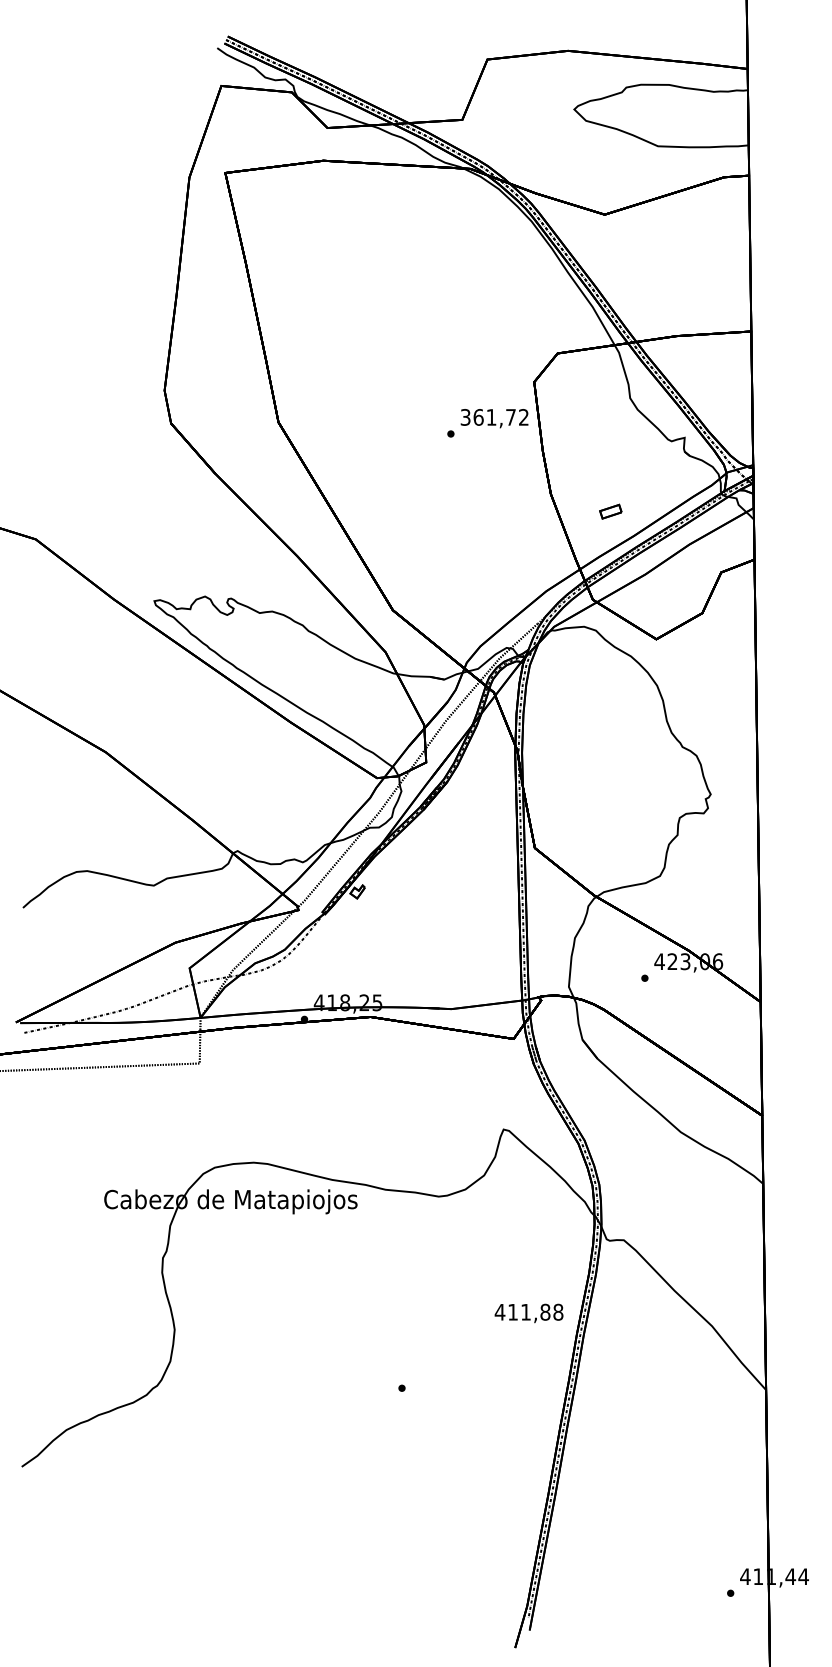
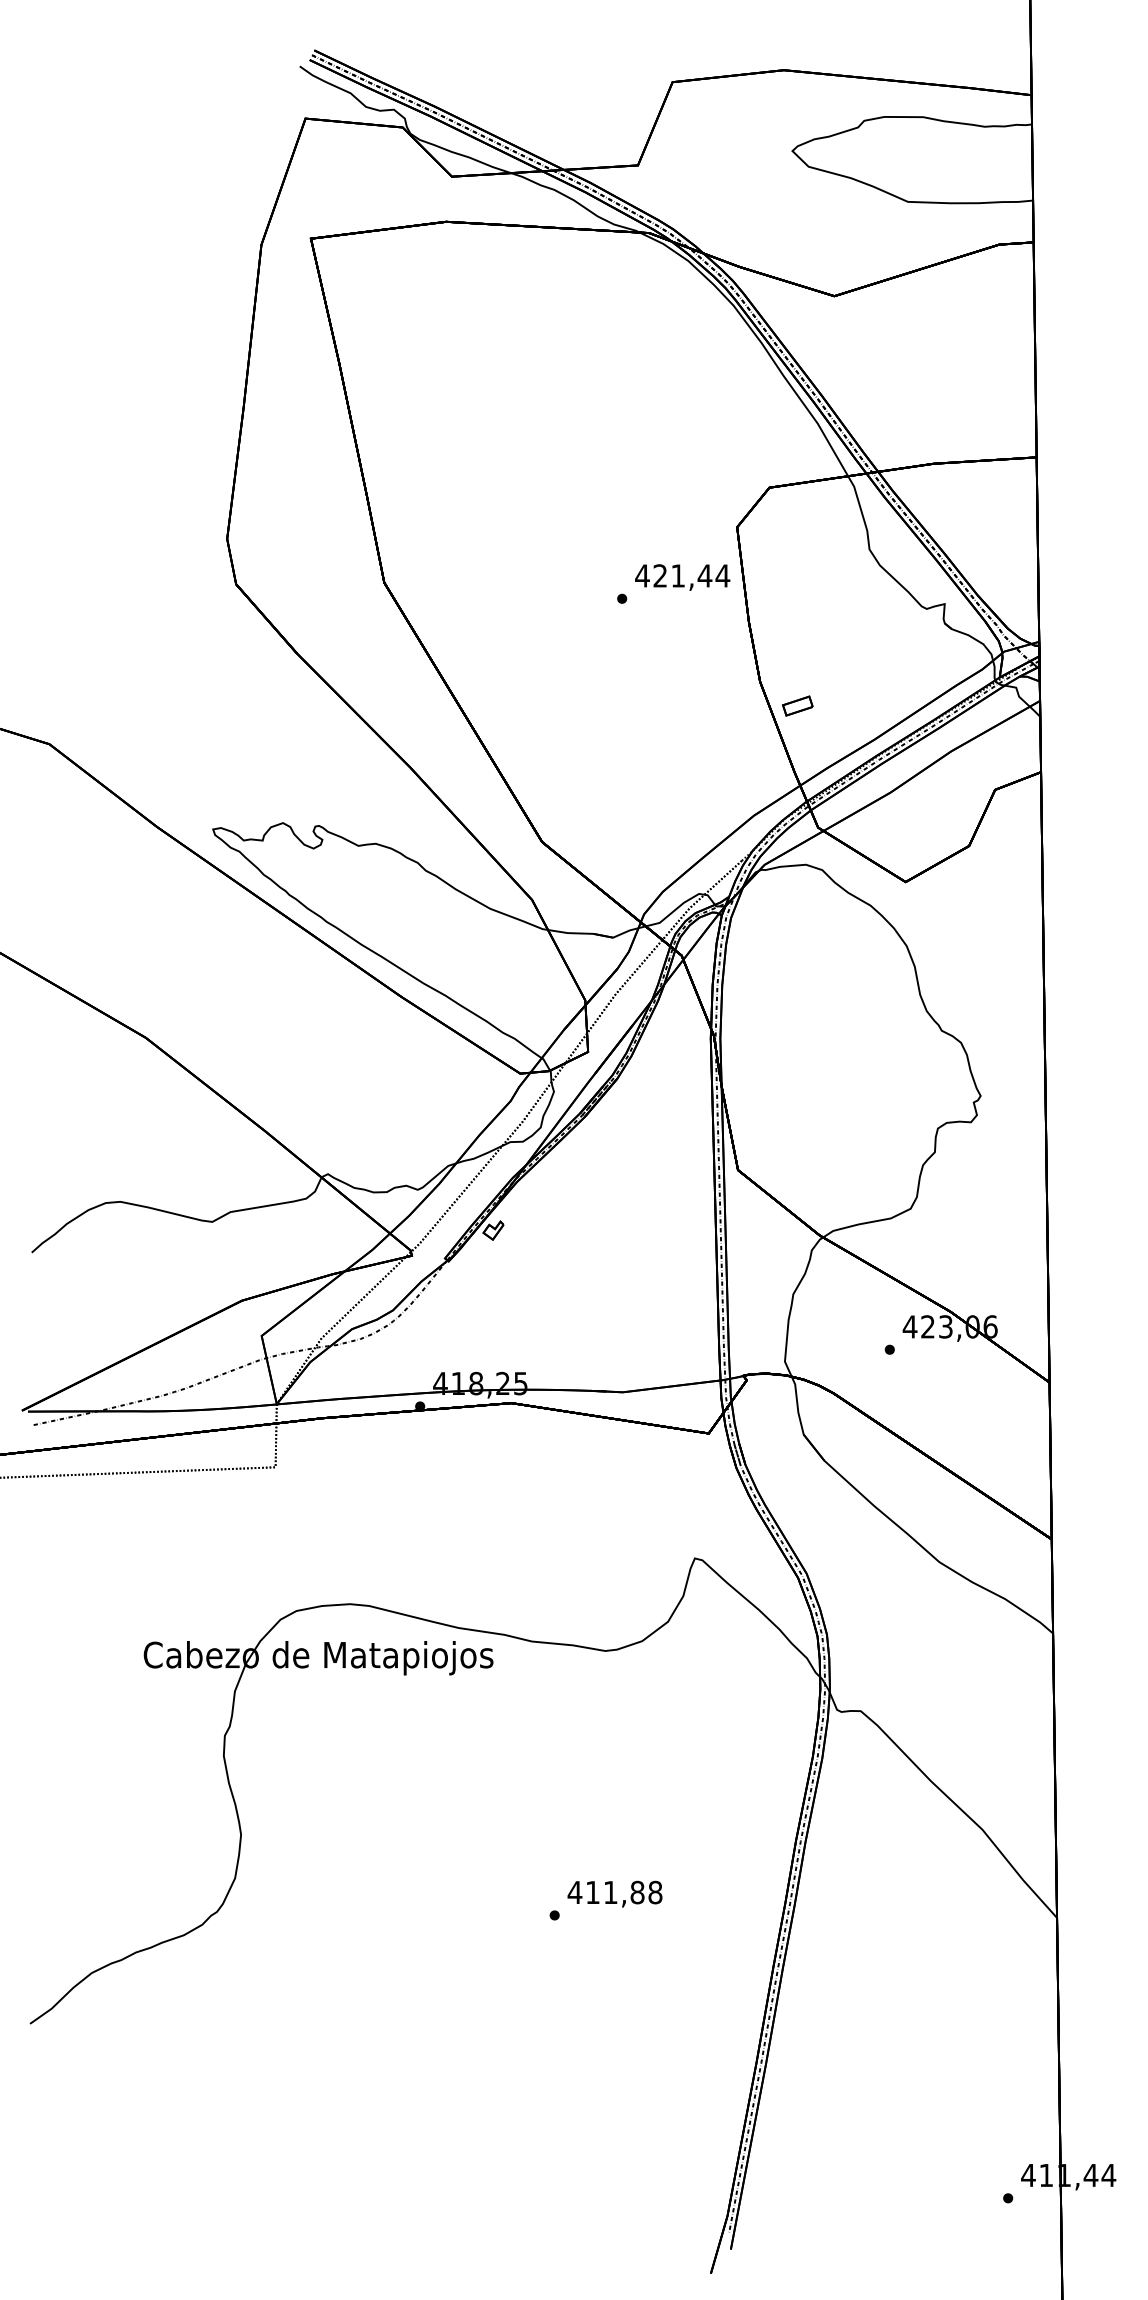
text: (494, 417) -> (682, 575), 361,72 -> 421,44
part: (610, 511) -> (797, 705), moved
text: (528, 1312) -> (614, 1893), moved

